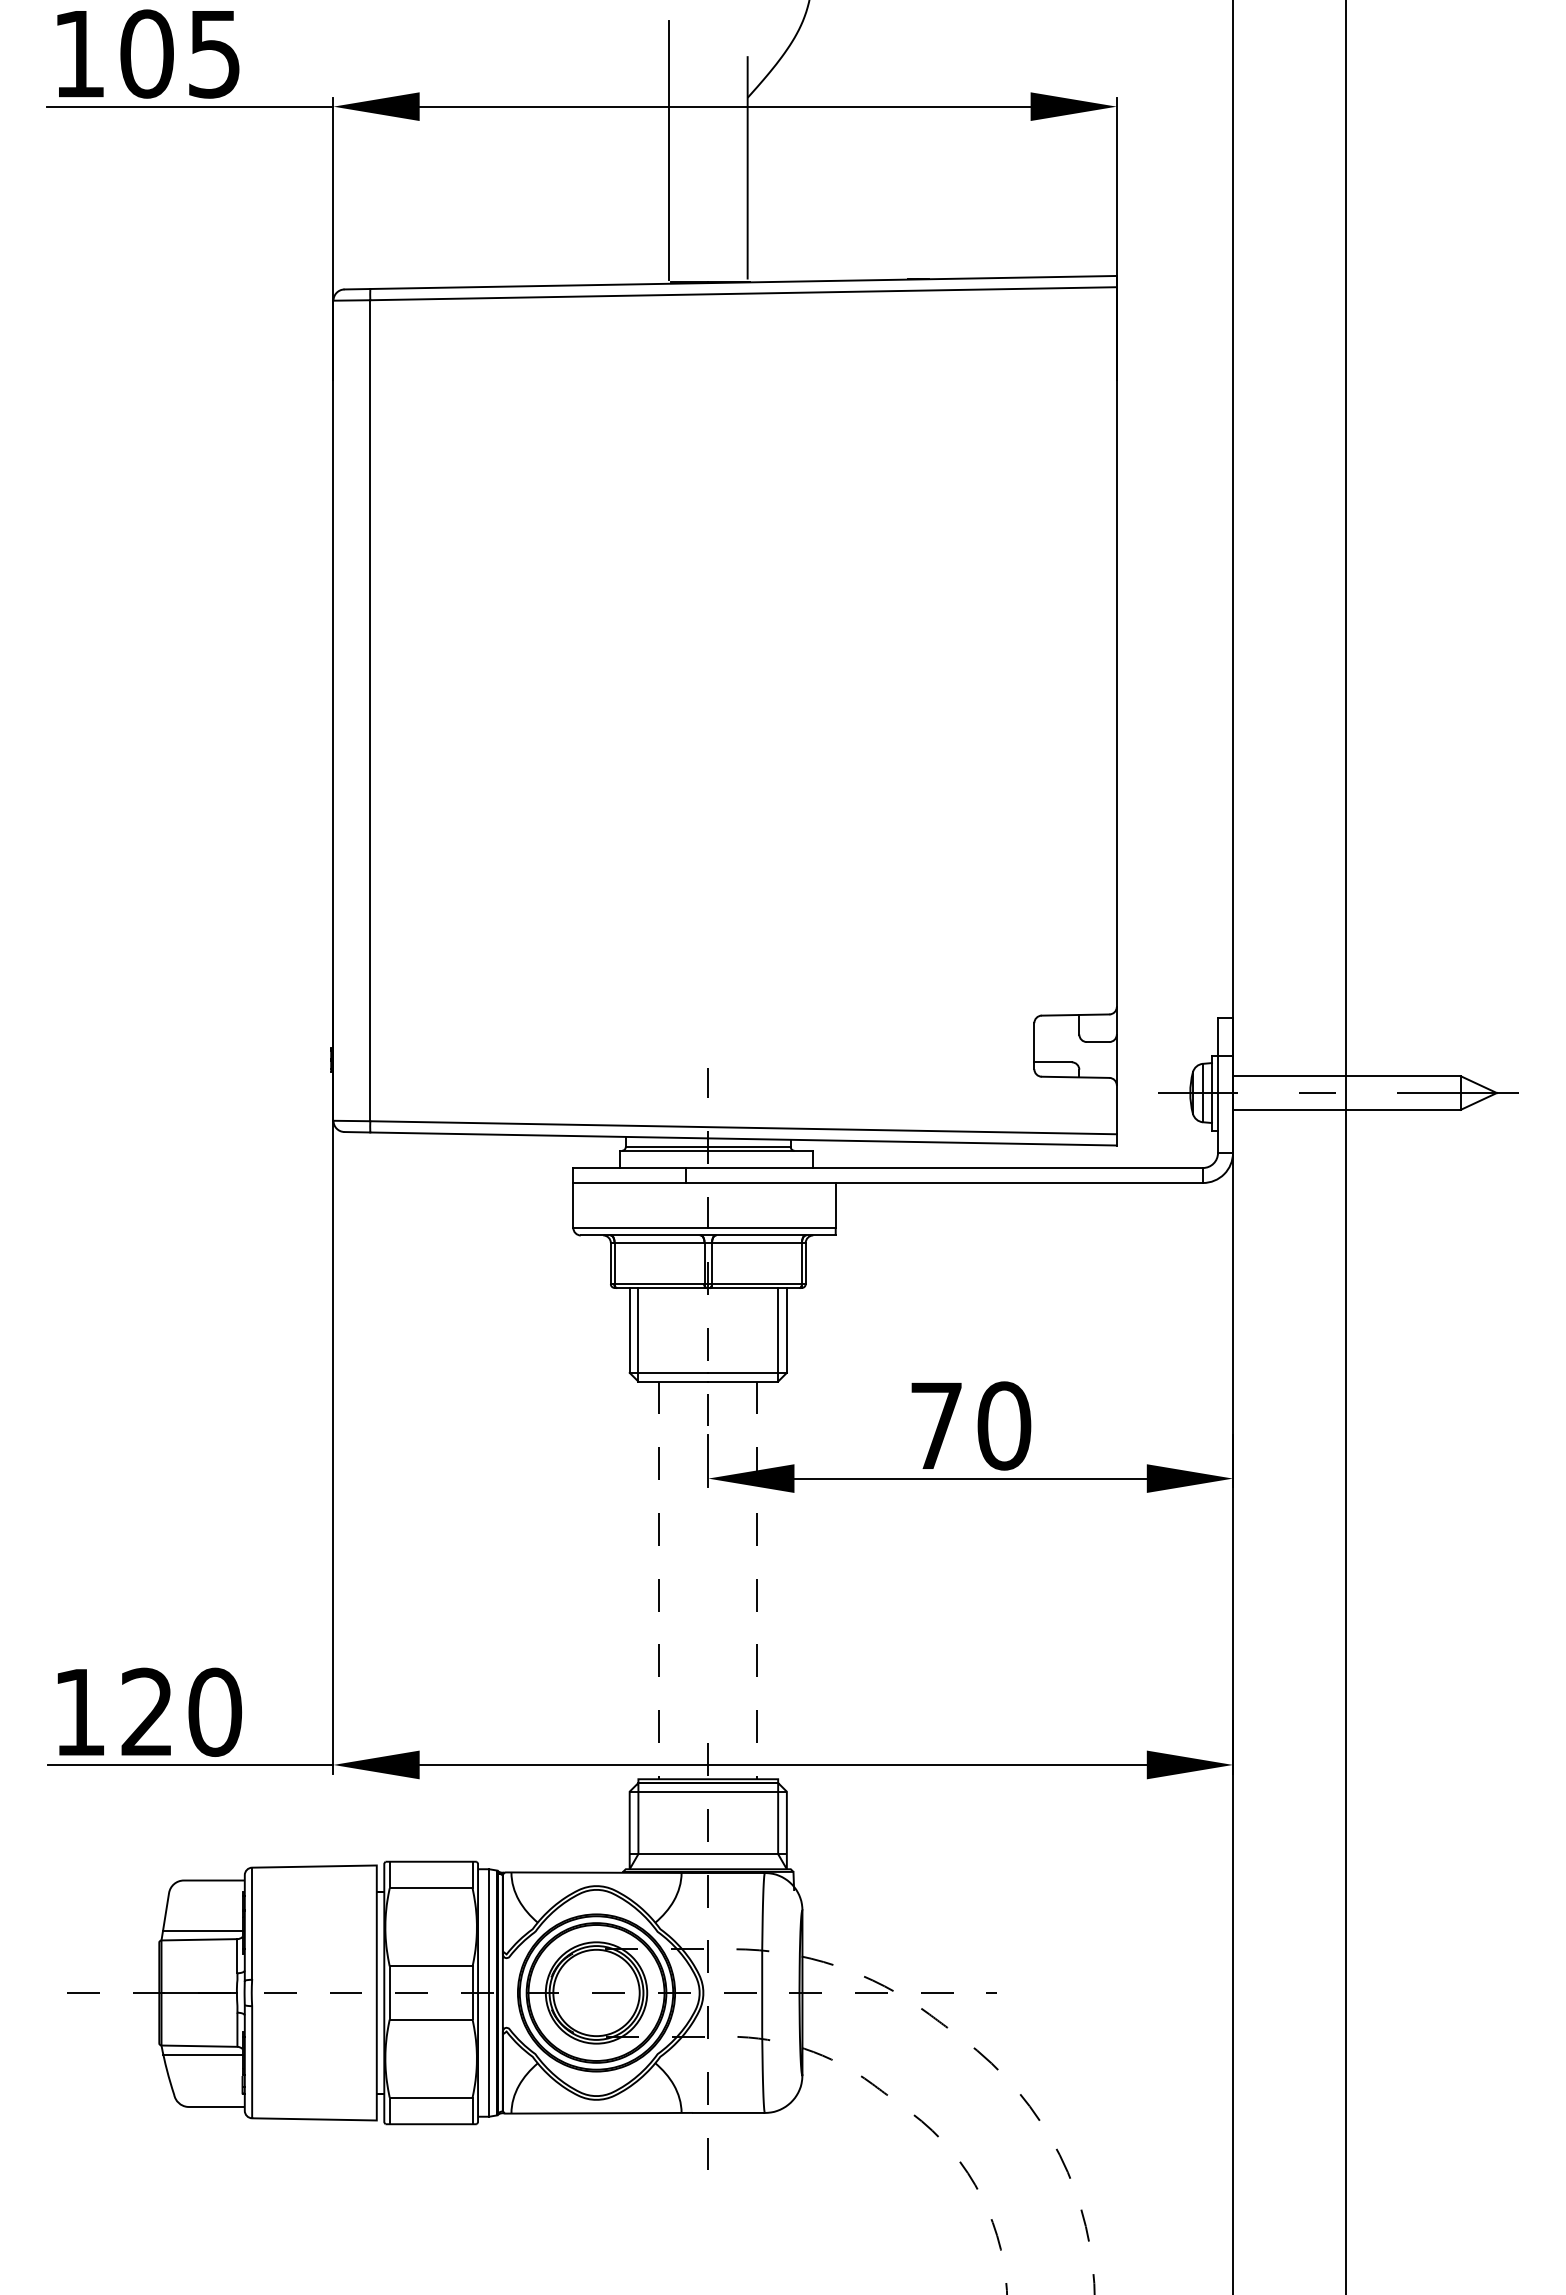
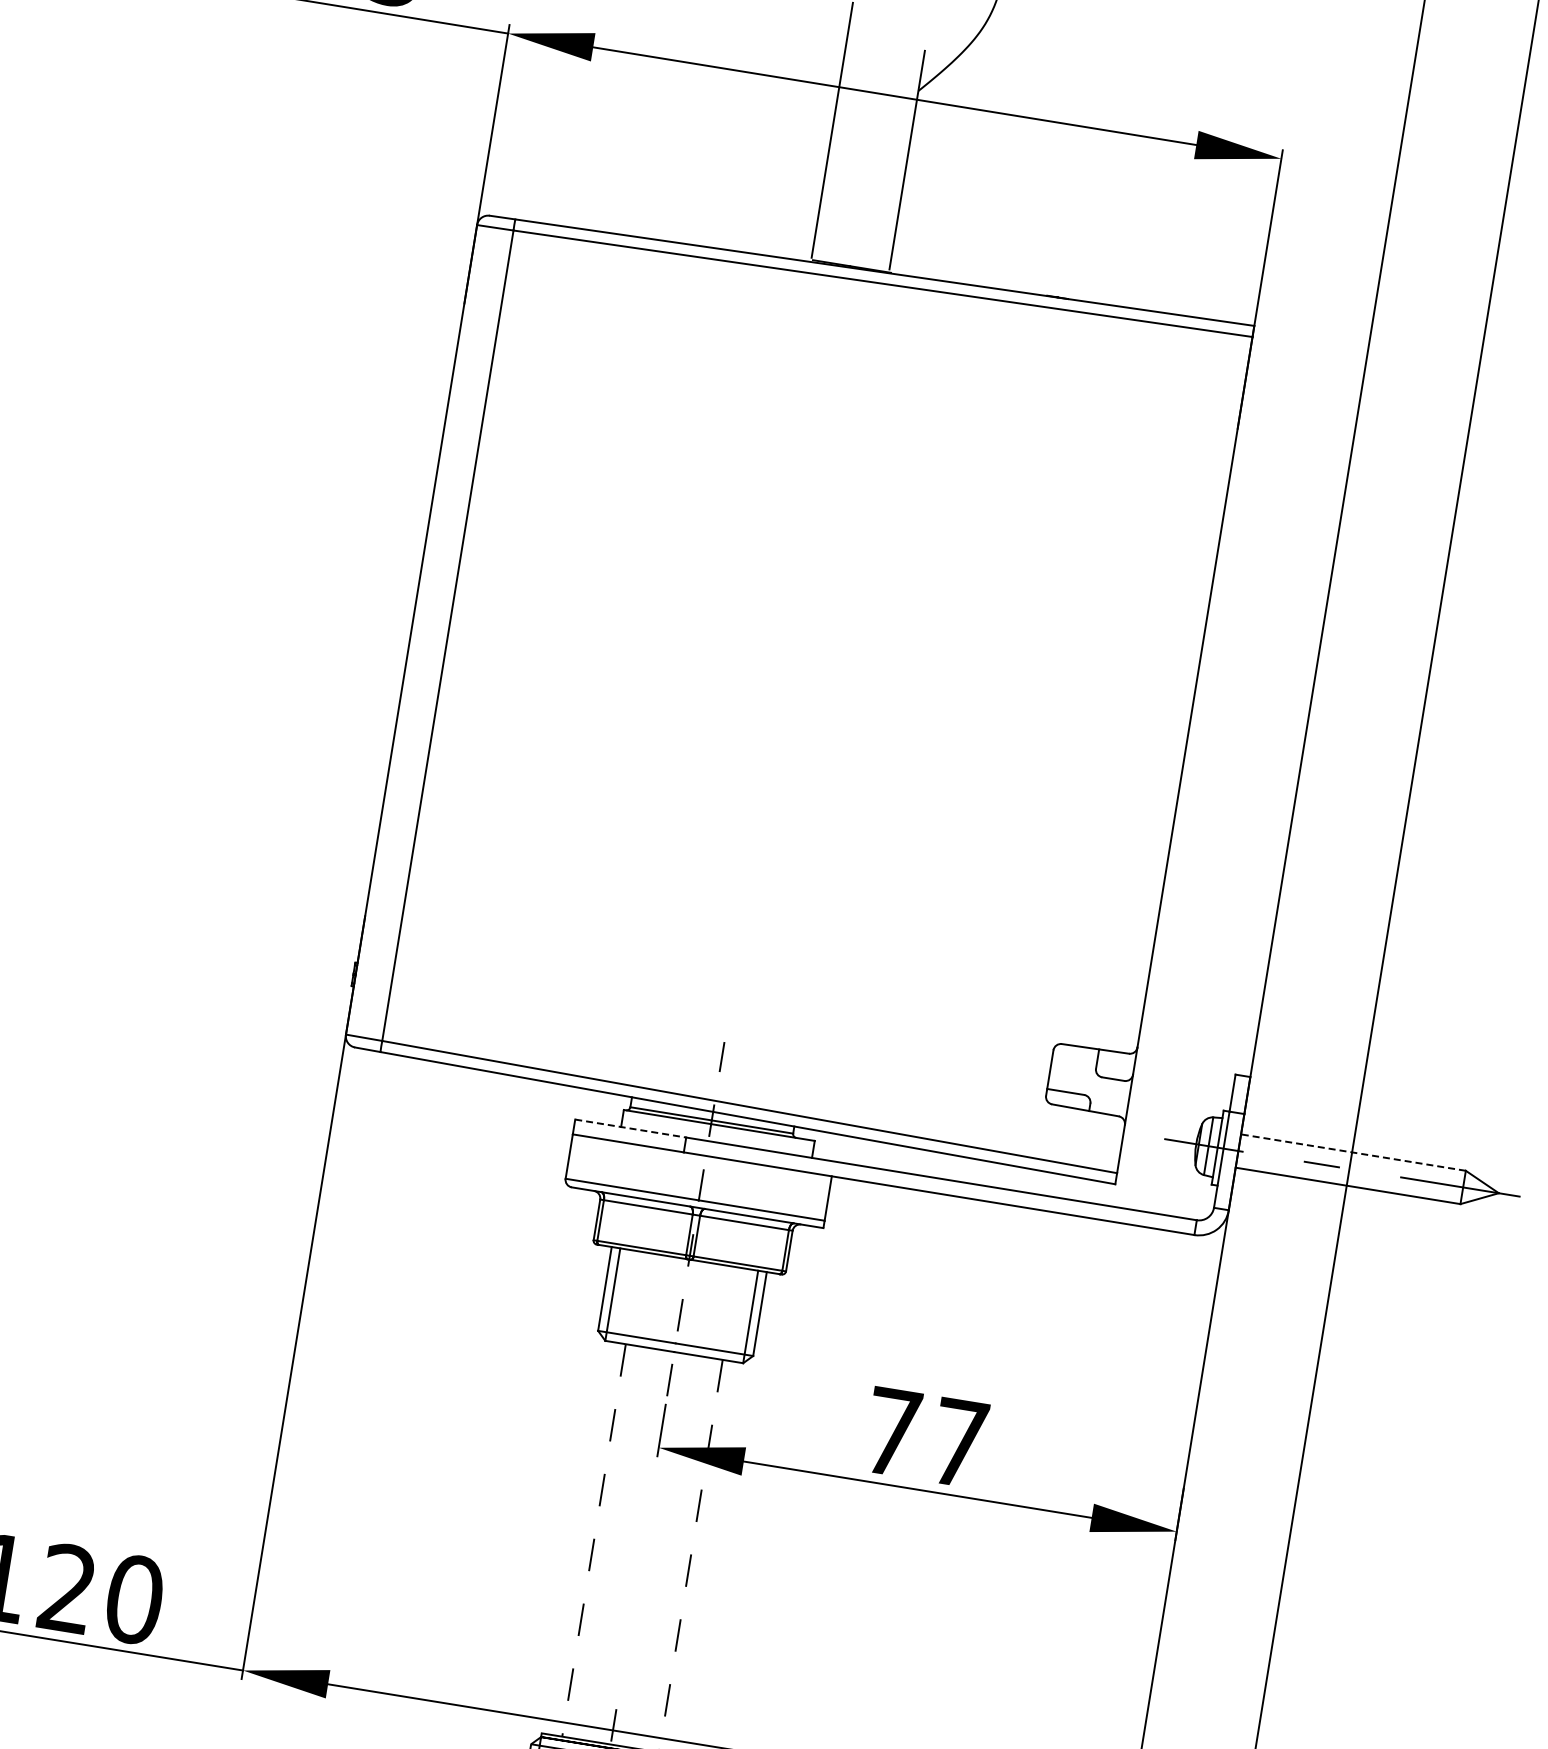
line: (1346, 1076) -> (1353, 1152), solid -> dashed
line: (630, 1168) -> (631, 1129), solid -> dashed
text: (1004, 1425) -> (959, 1442), 70 -> 77

